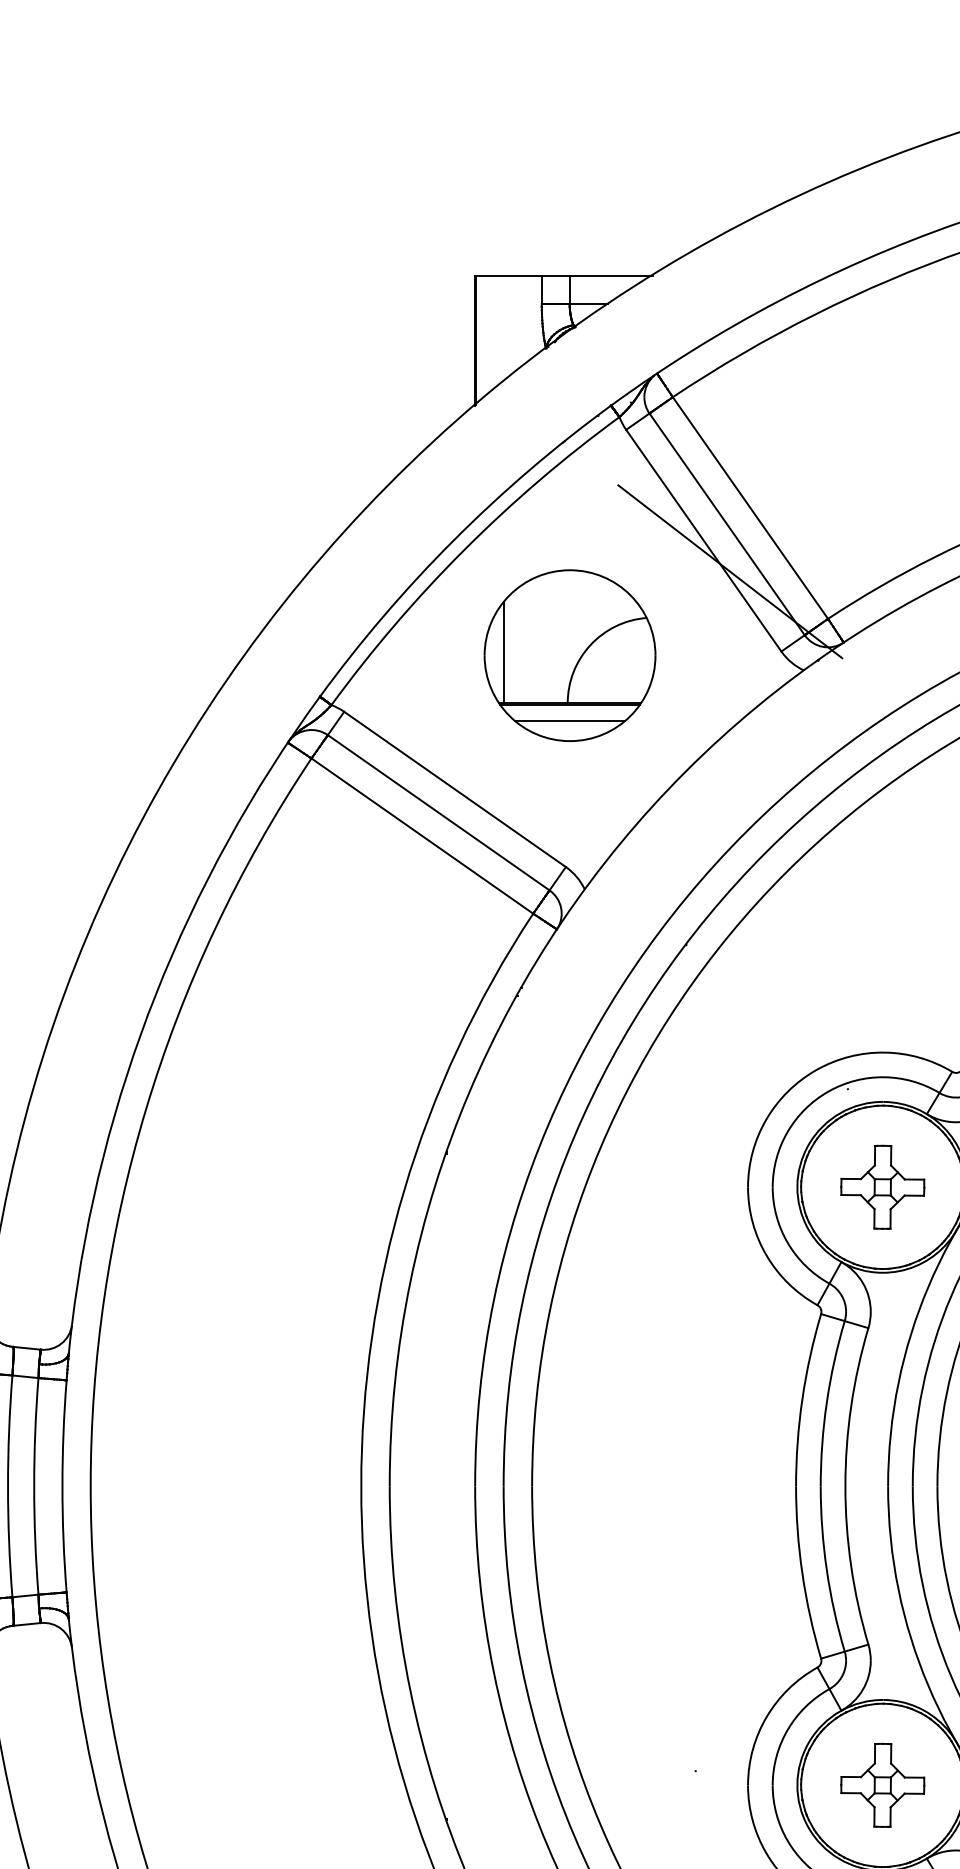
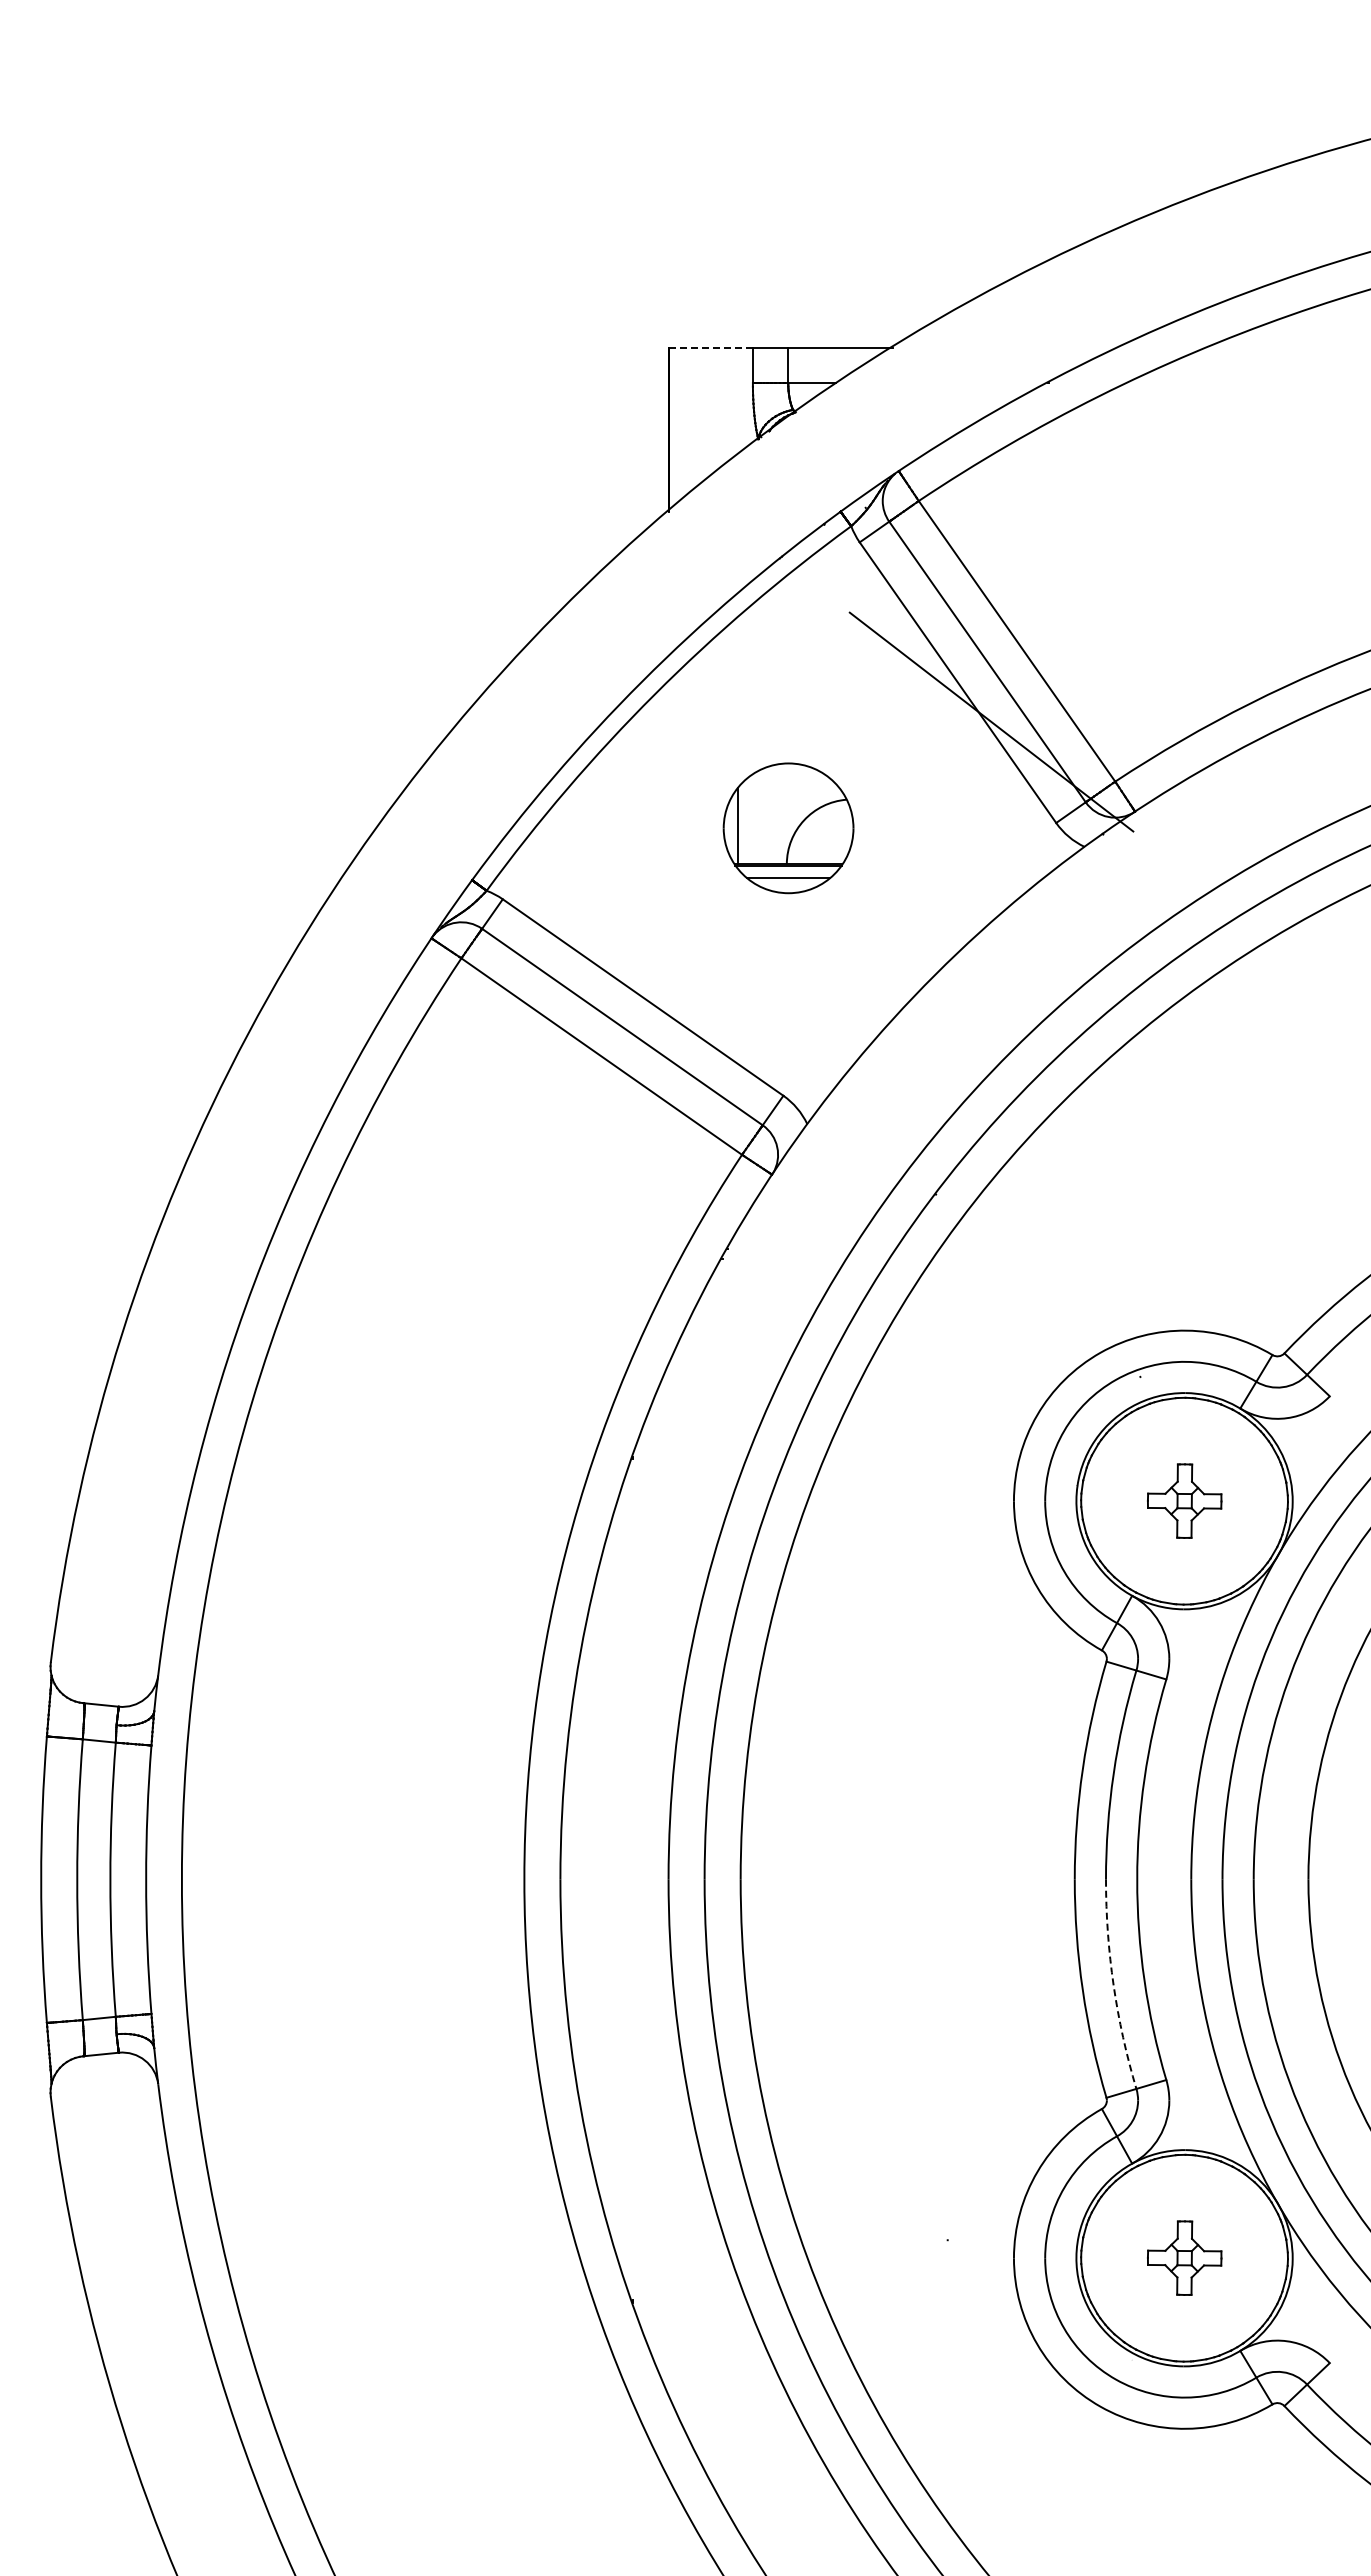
line: (509, 275) -> (711, 347), solid -> dashed
part: (569, 655) -> (788, 828), size x0.6
part: (882, 1186) -> (1184, 1500), size x0.7
arc: (826, 1569) -> (1113, 1985), solid -> dashed
part: (882, 1784) -> (1184, 2257), size x0.7

